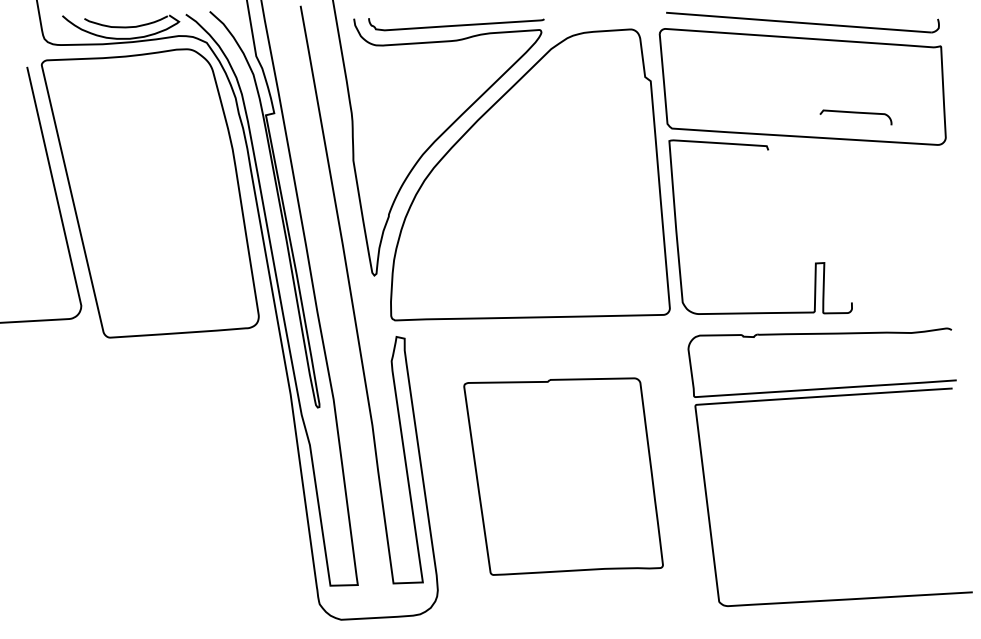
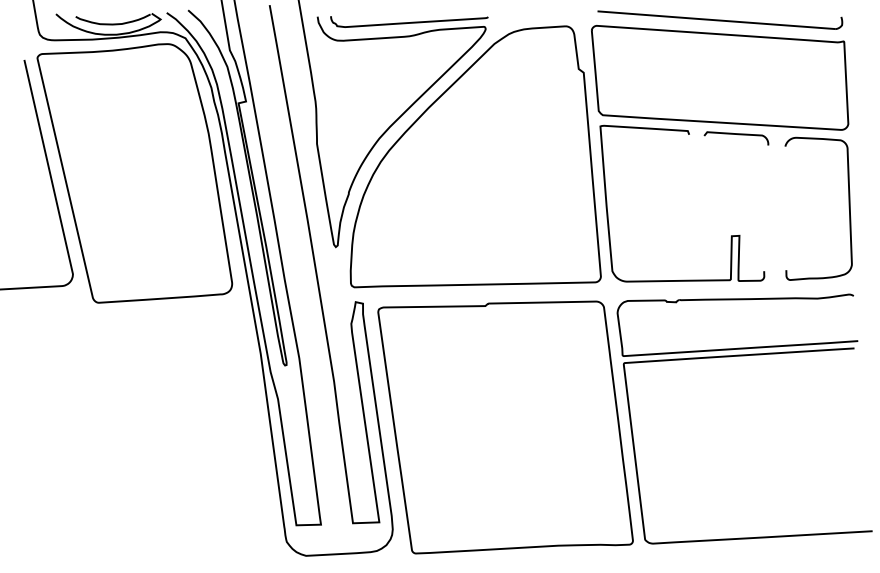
curve: (855, 113) -> (736, 134), moved
curve: (946, 232) -> (849, 208), added
part: (563, 476) -> (505, 427), size x1.43

